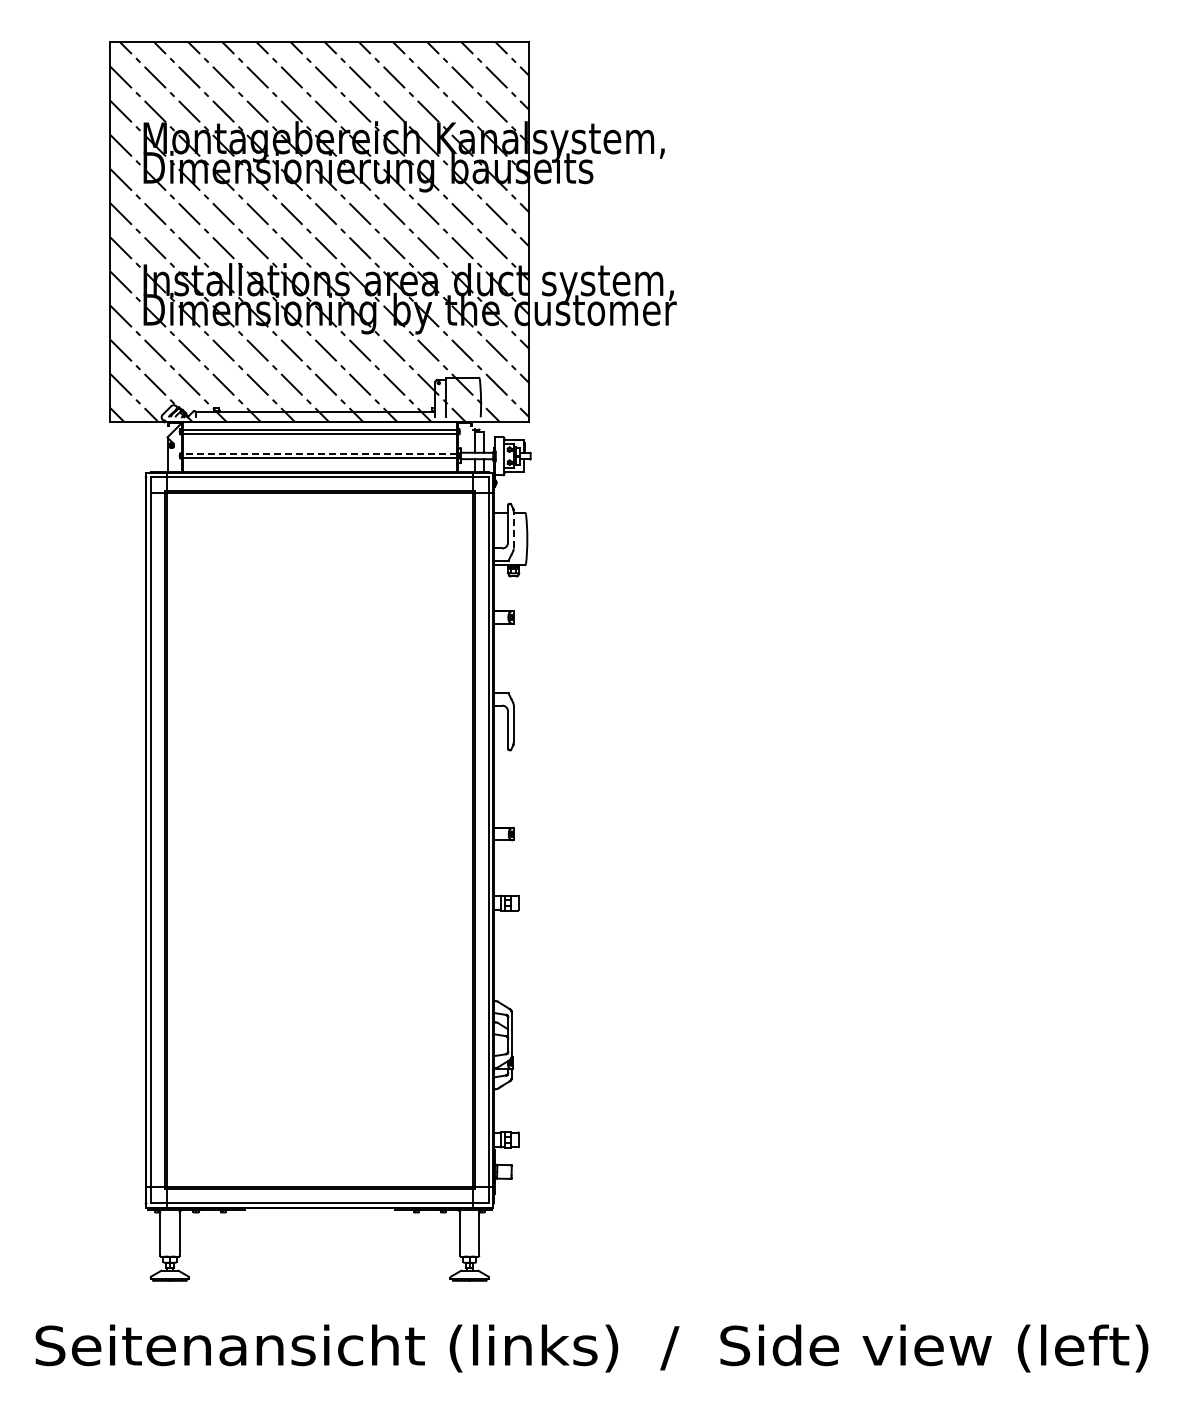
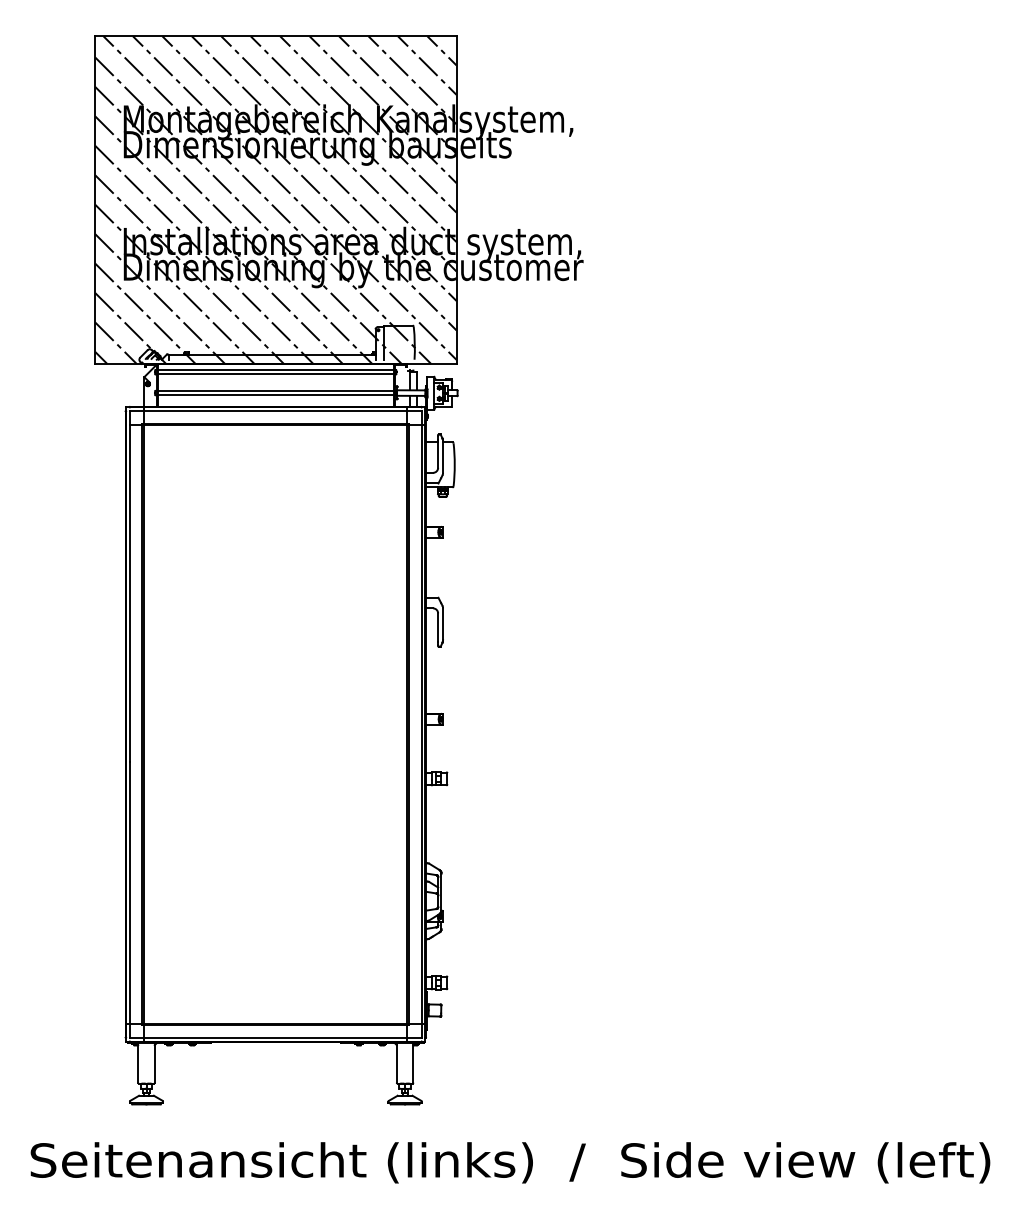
line: (319, 453) -> (275, 390), dashed -> solid
line: (513, 529) -> (442, 456), dashed -> solid

